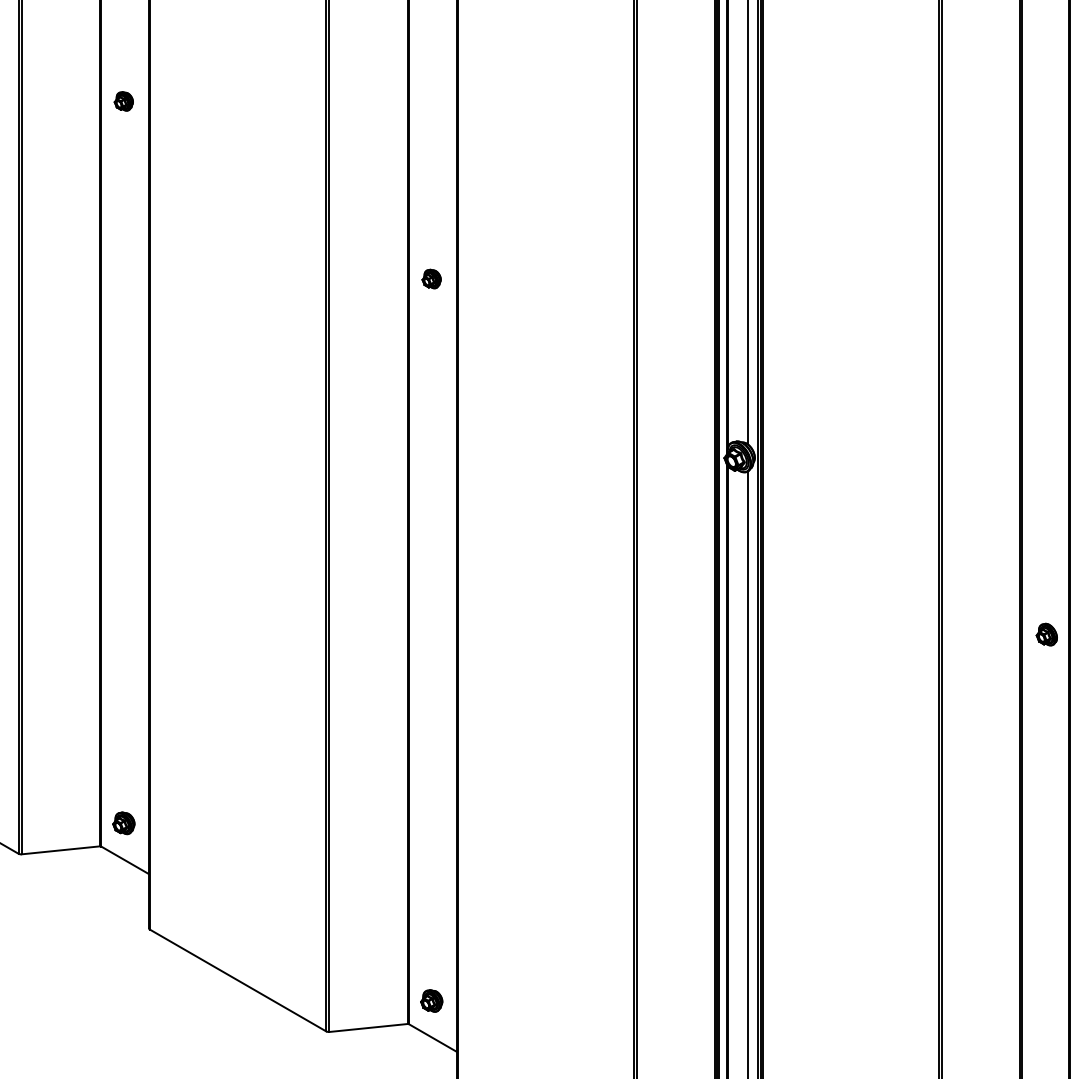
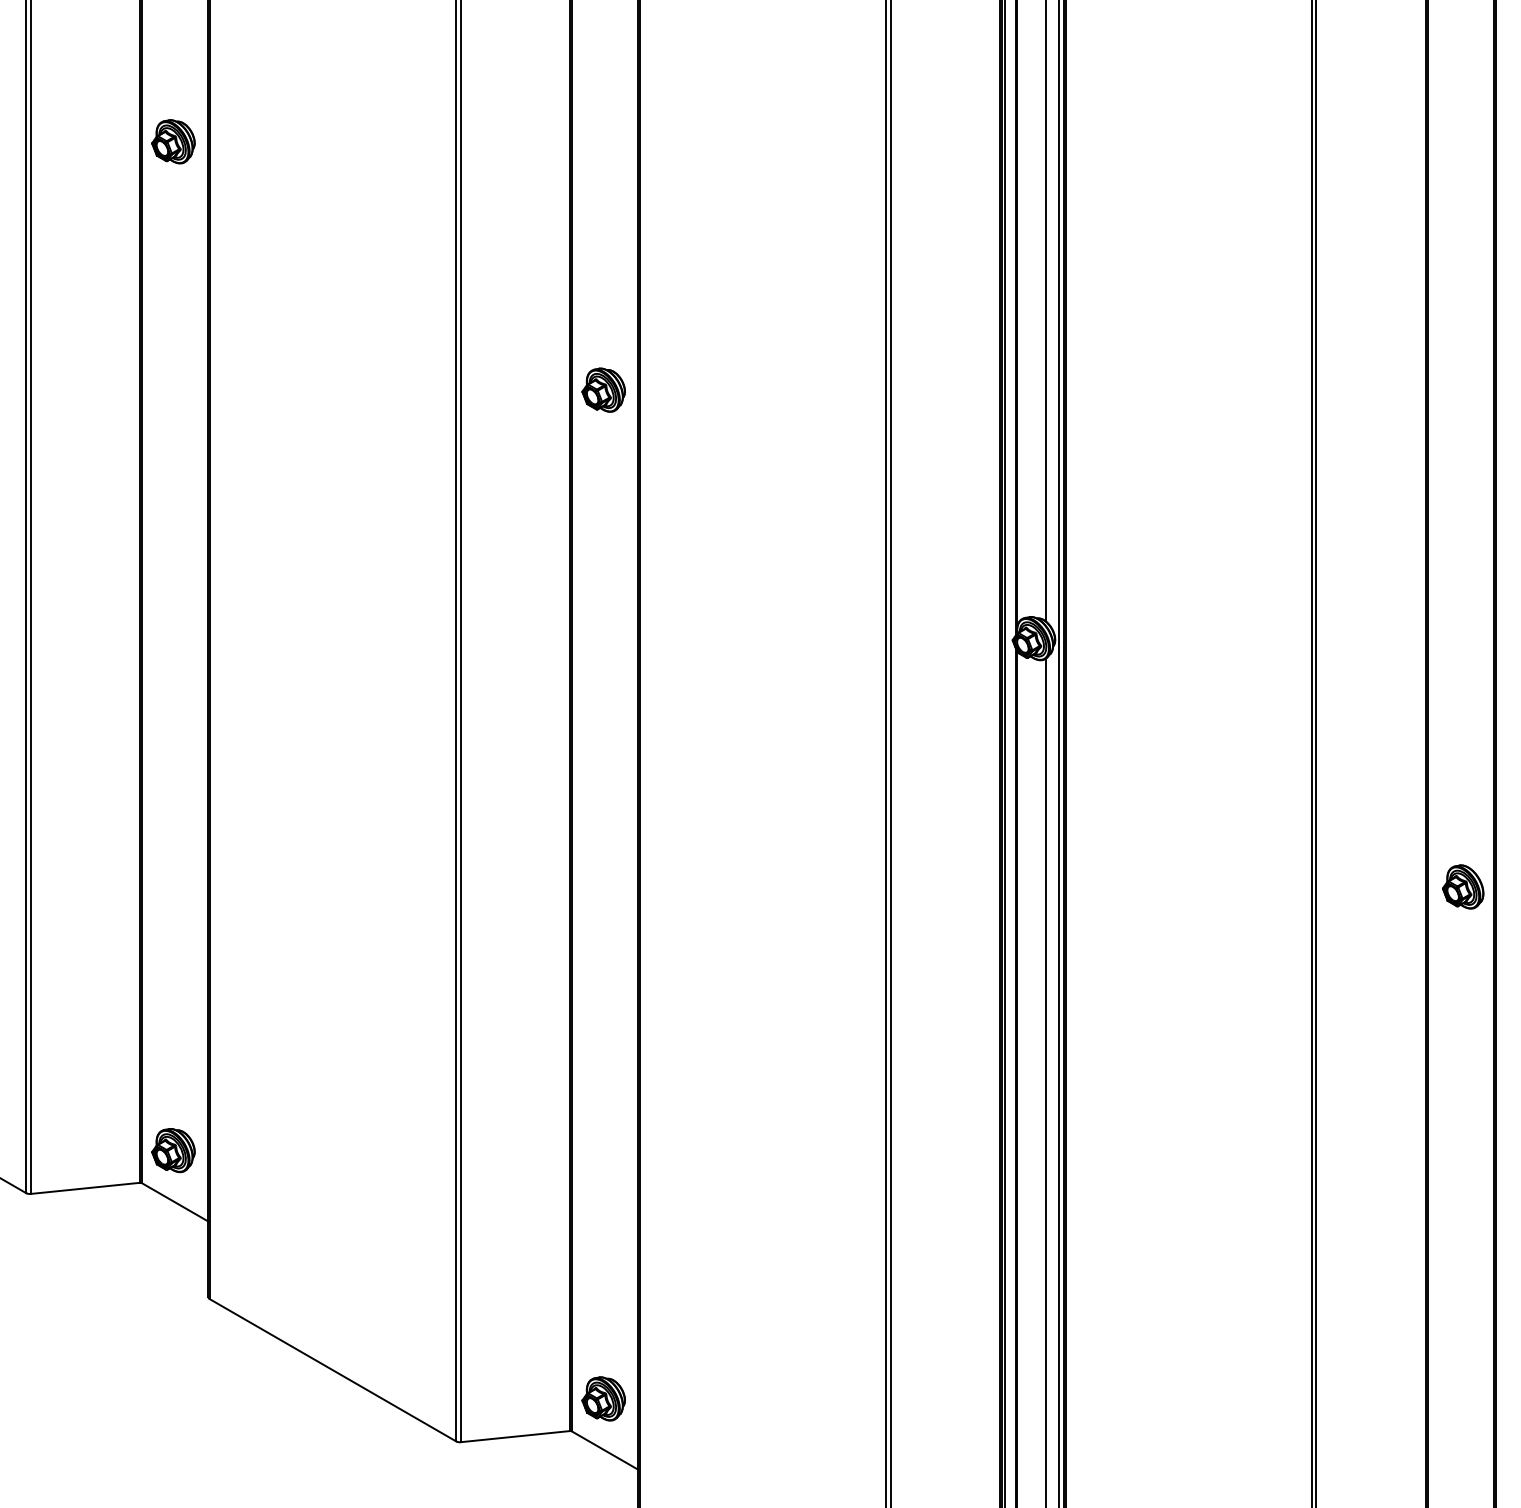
part: (123, 101) -> (173, 141), size x1.67
part: (431, 278) -> (603, 389), size x1.67
part: (1047, 634) -> (1463, 886), size x1.43
part: (123, 823) -> (173, 1150), size x1.43
part: (431, 1000) -> (603, 1398), size x1.43

